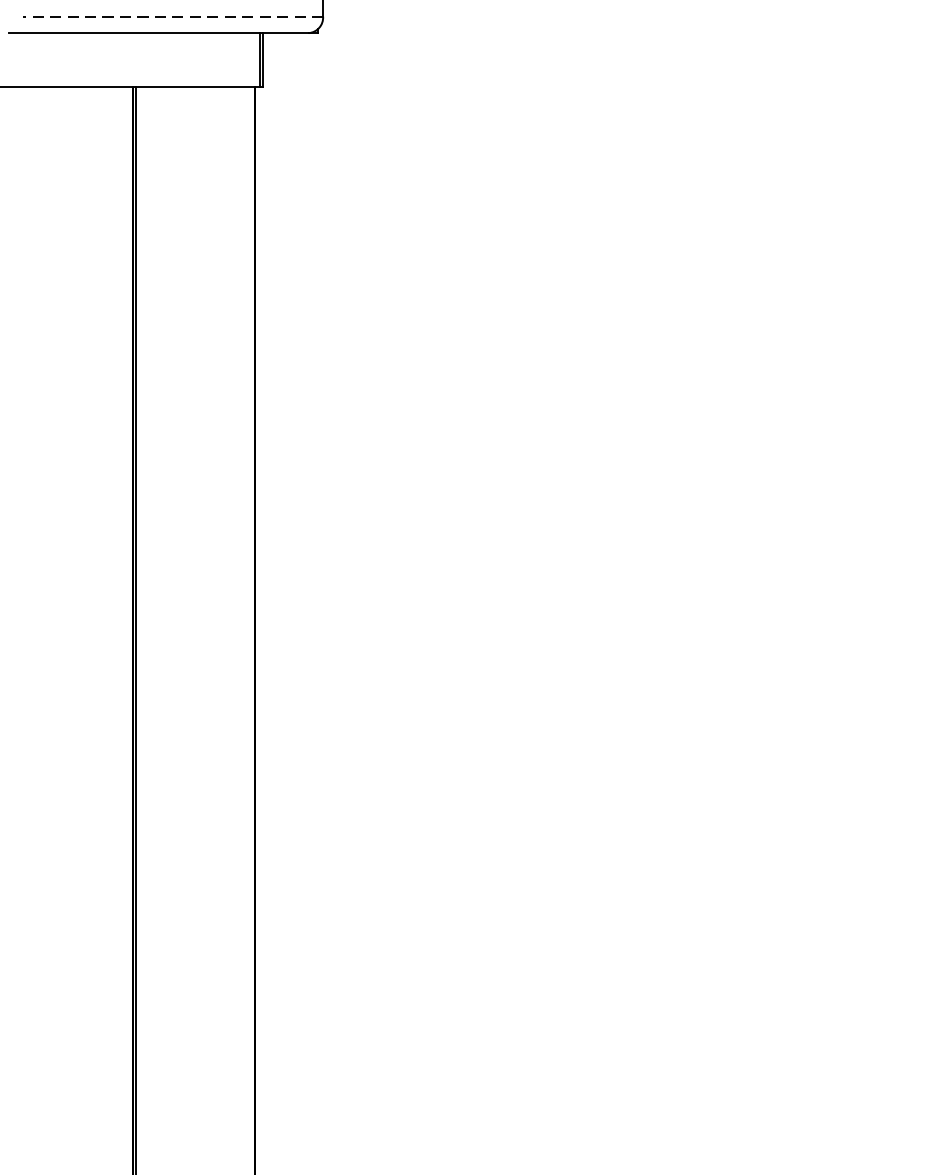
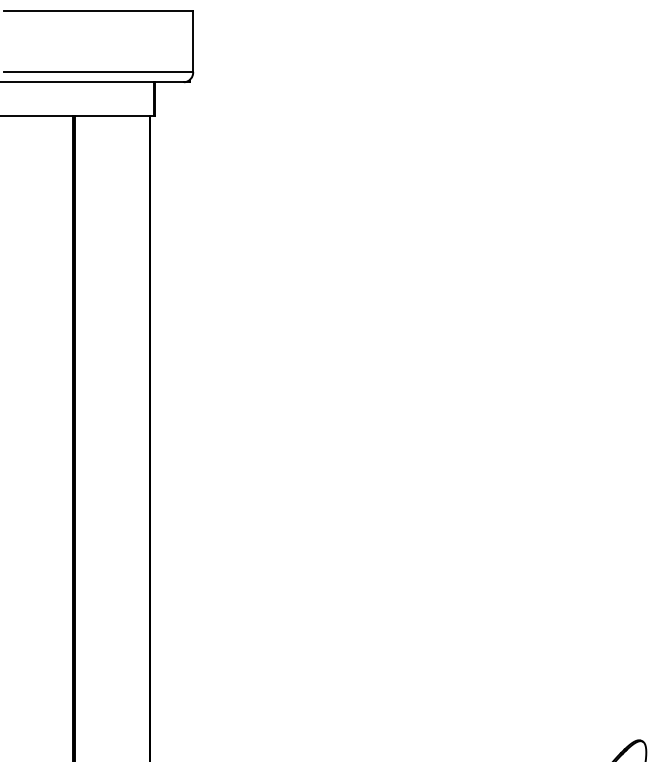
line: (172, 15) -> (98, 71), dashed -> solid

